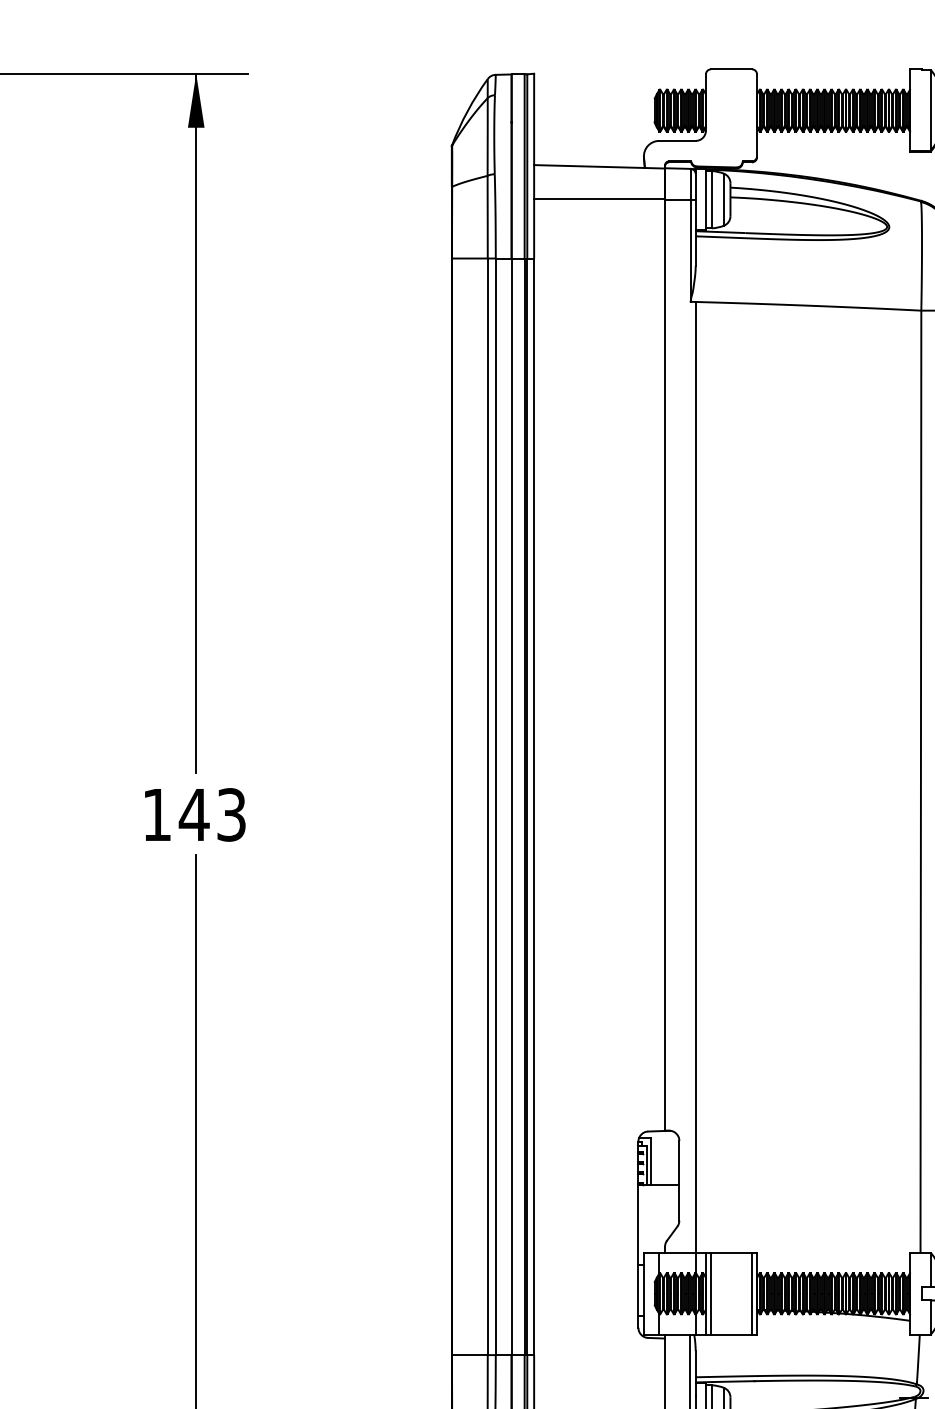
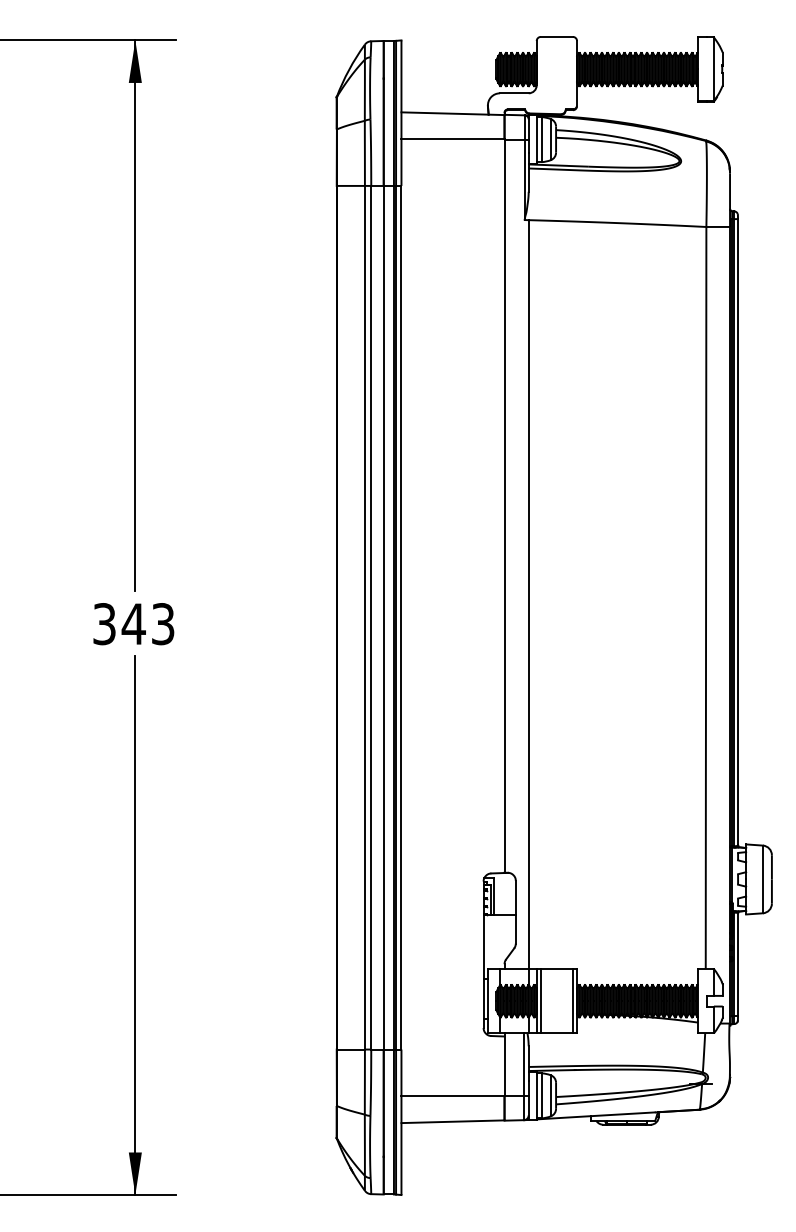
text: (157, 815) -> (104, 624), 143 -> 343

